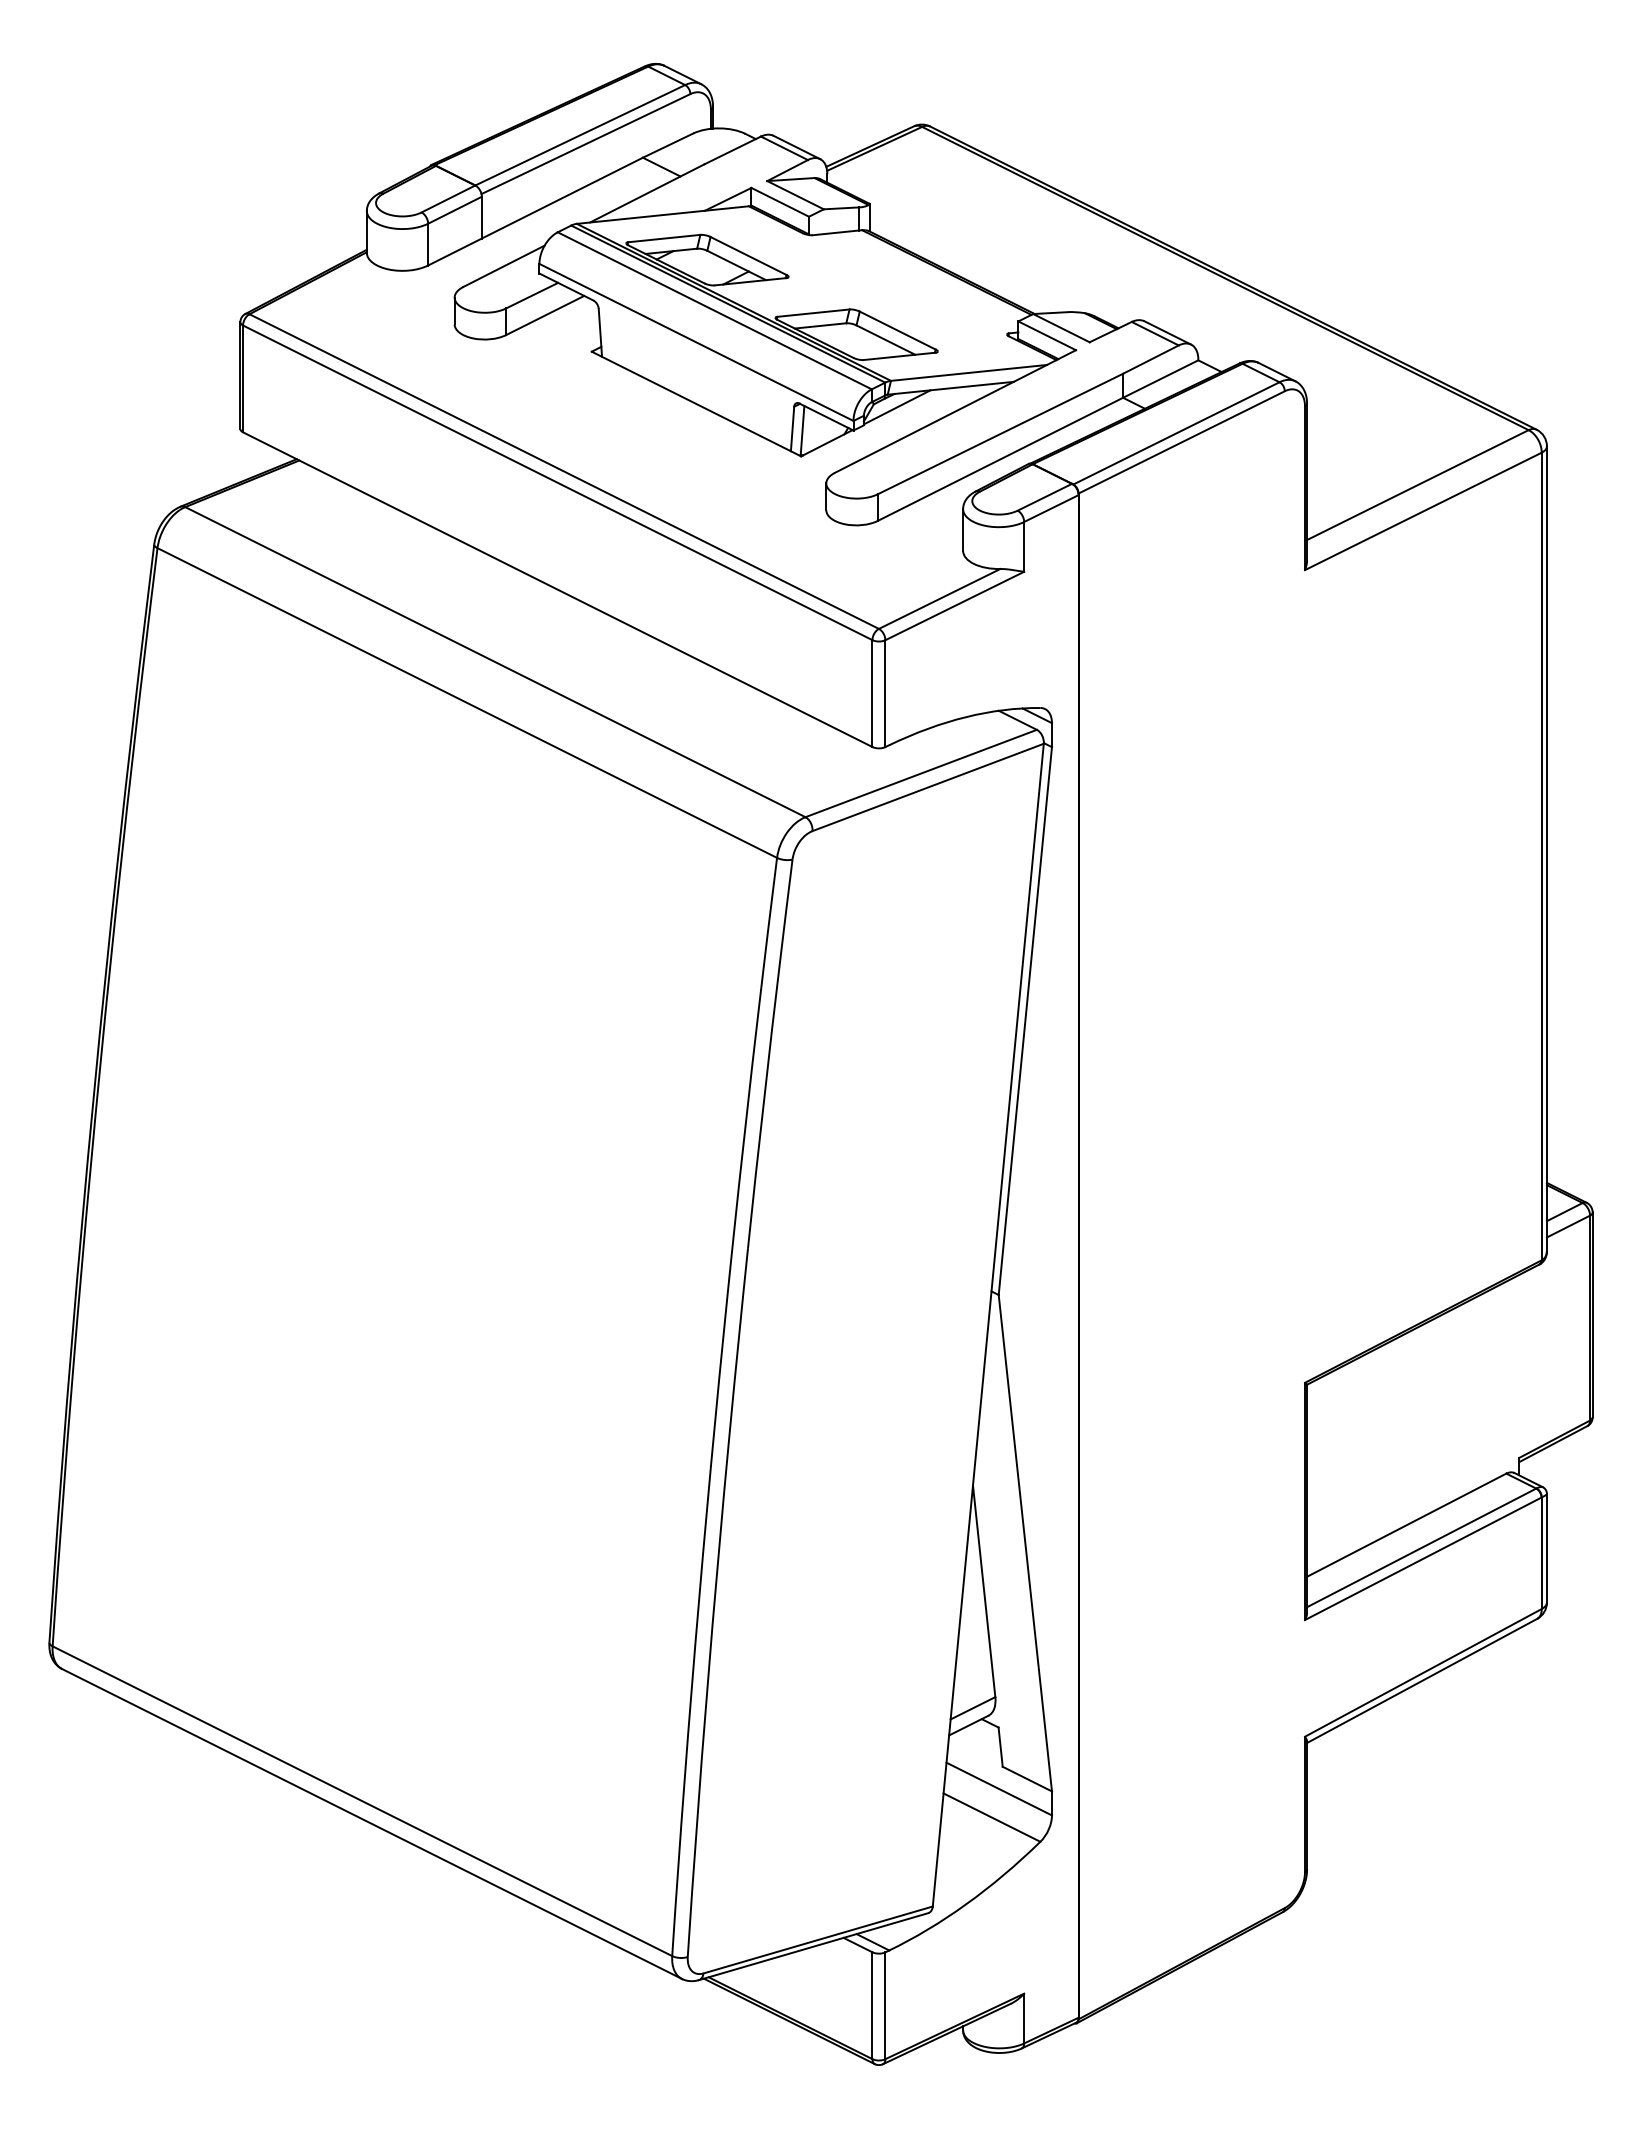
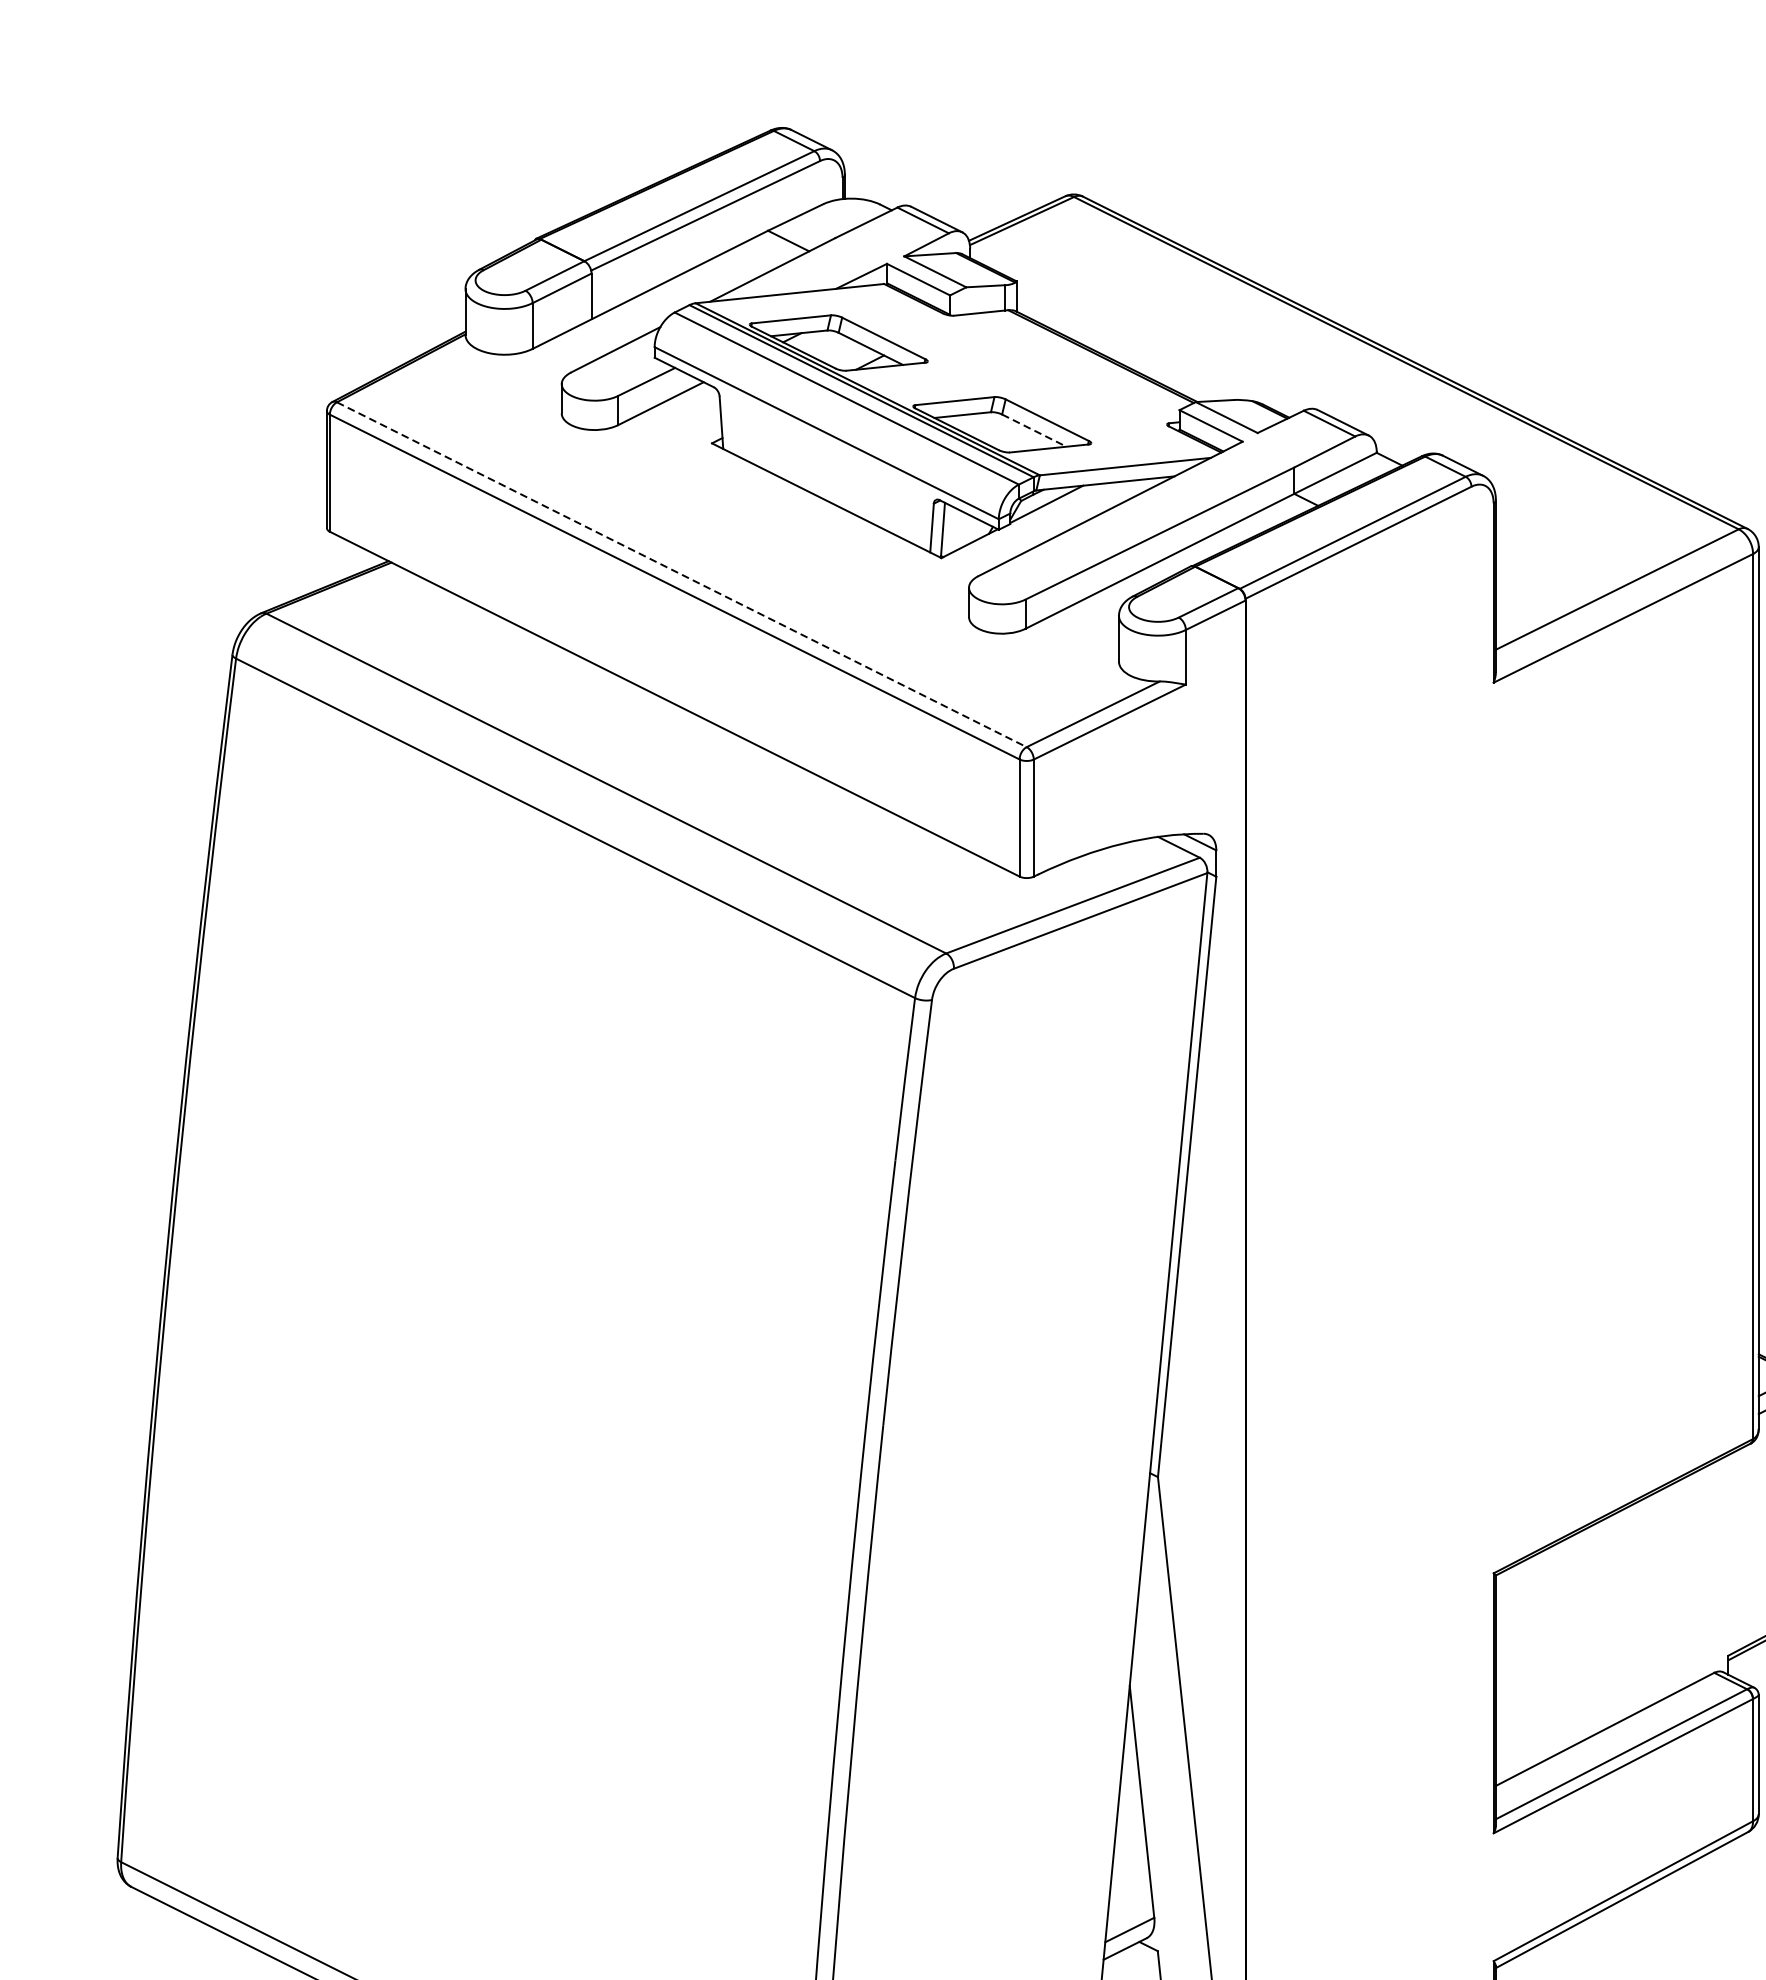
line: (885, 340) -> (1033, 431), solid -> dashed
line: (564, 471) -> (682, 574), solid -> dashed

